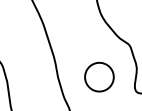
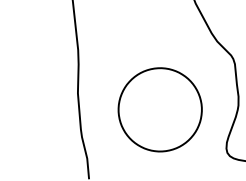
part: (99, 76) -> (160, 108), size x1.43

